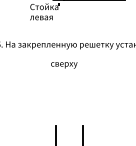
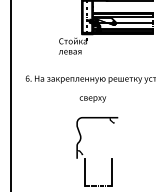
fill: (68, 103) -> (97, 137), added

